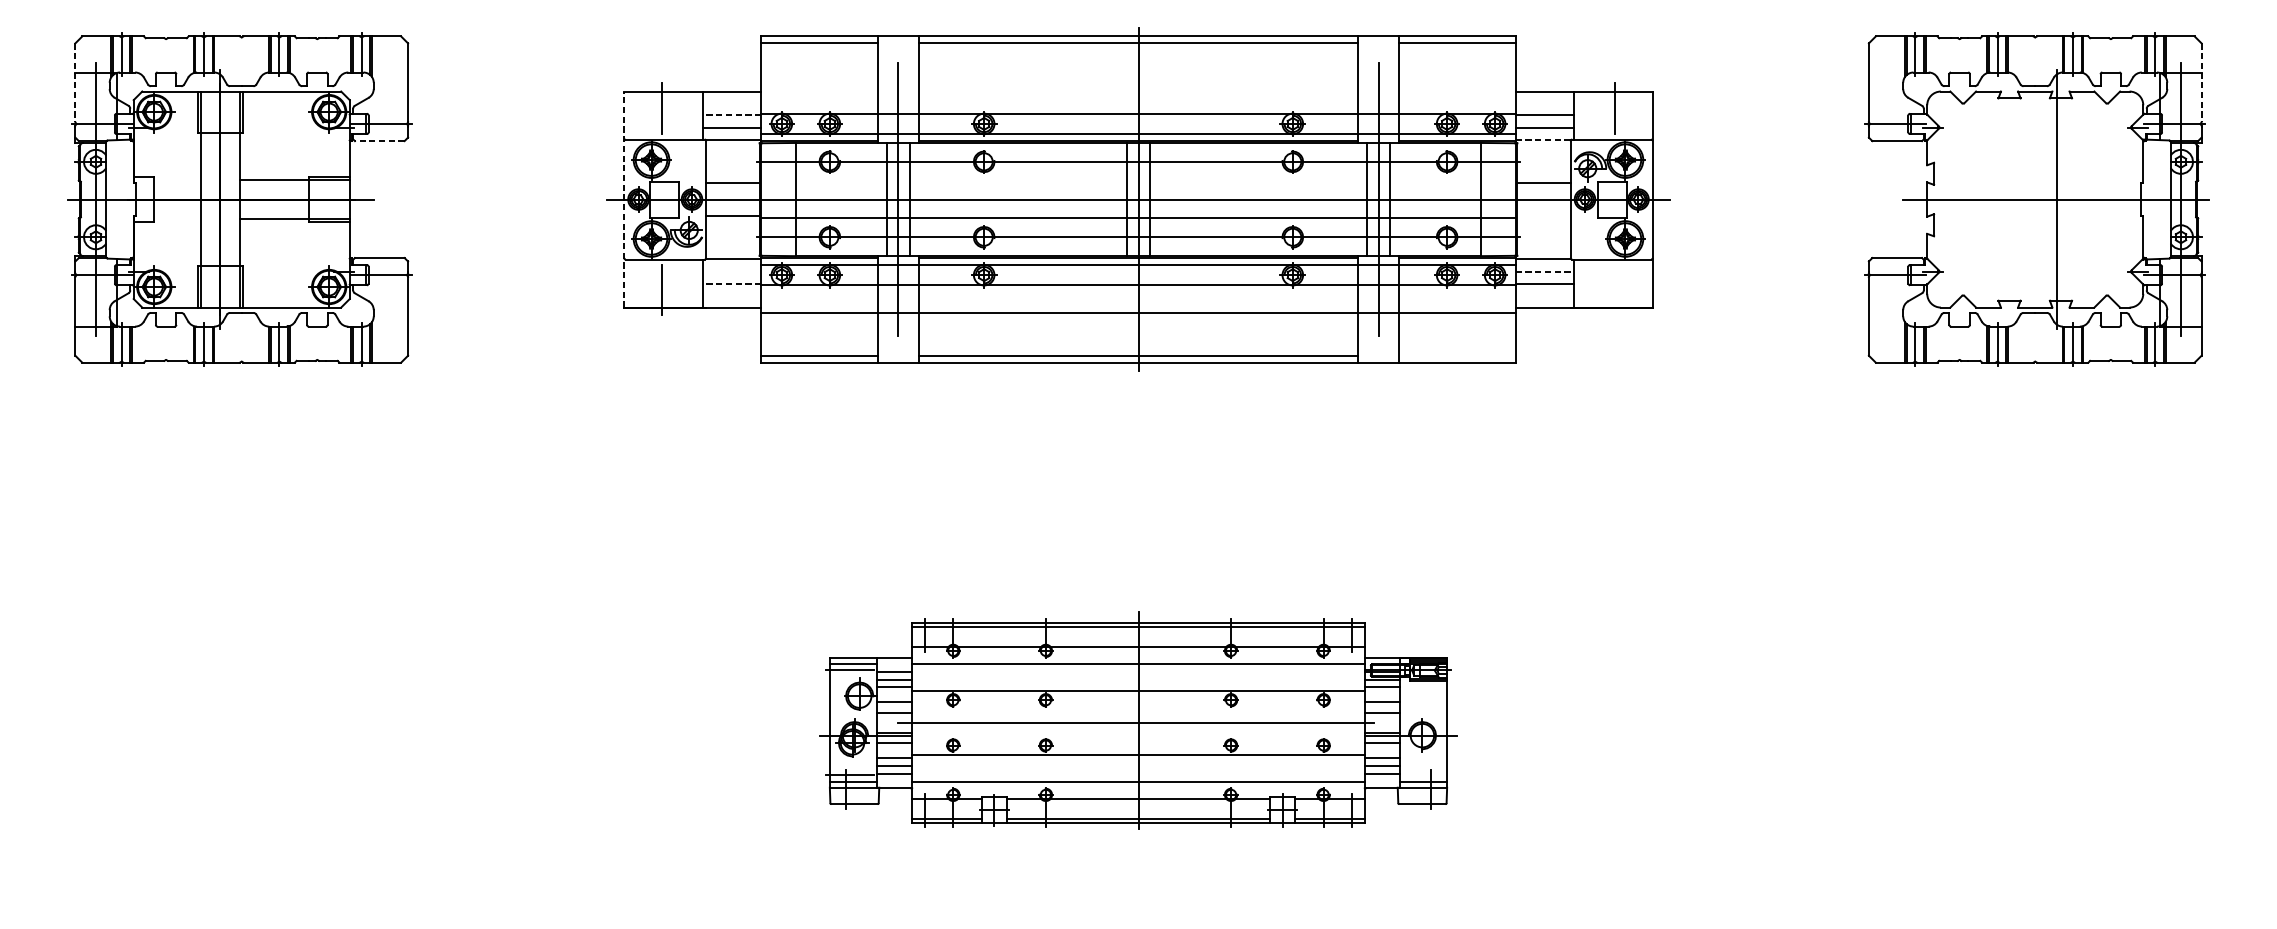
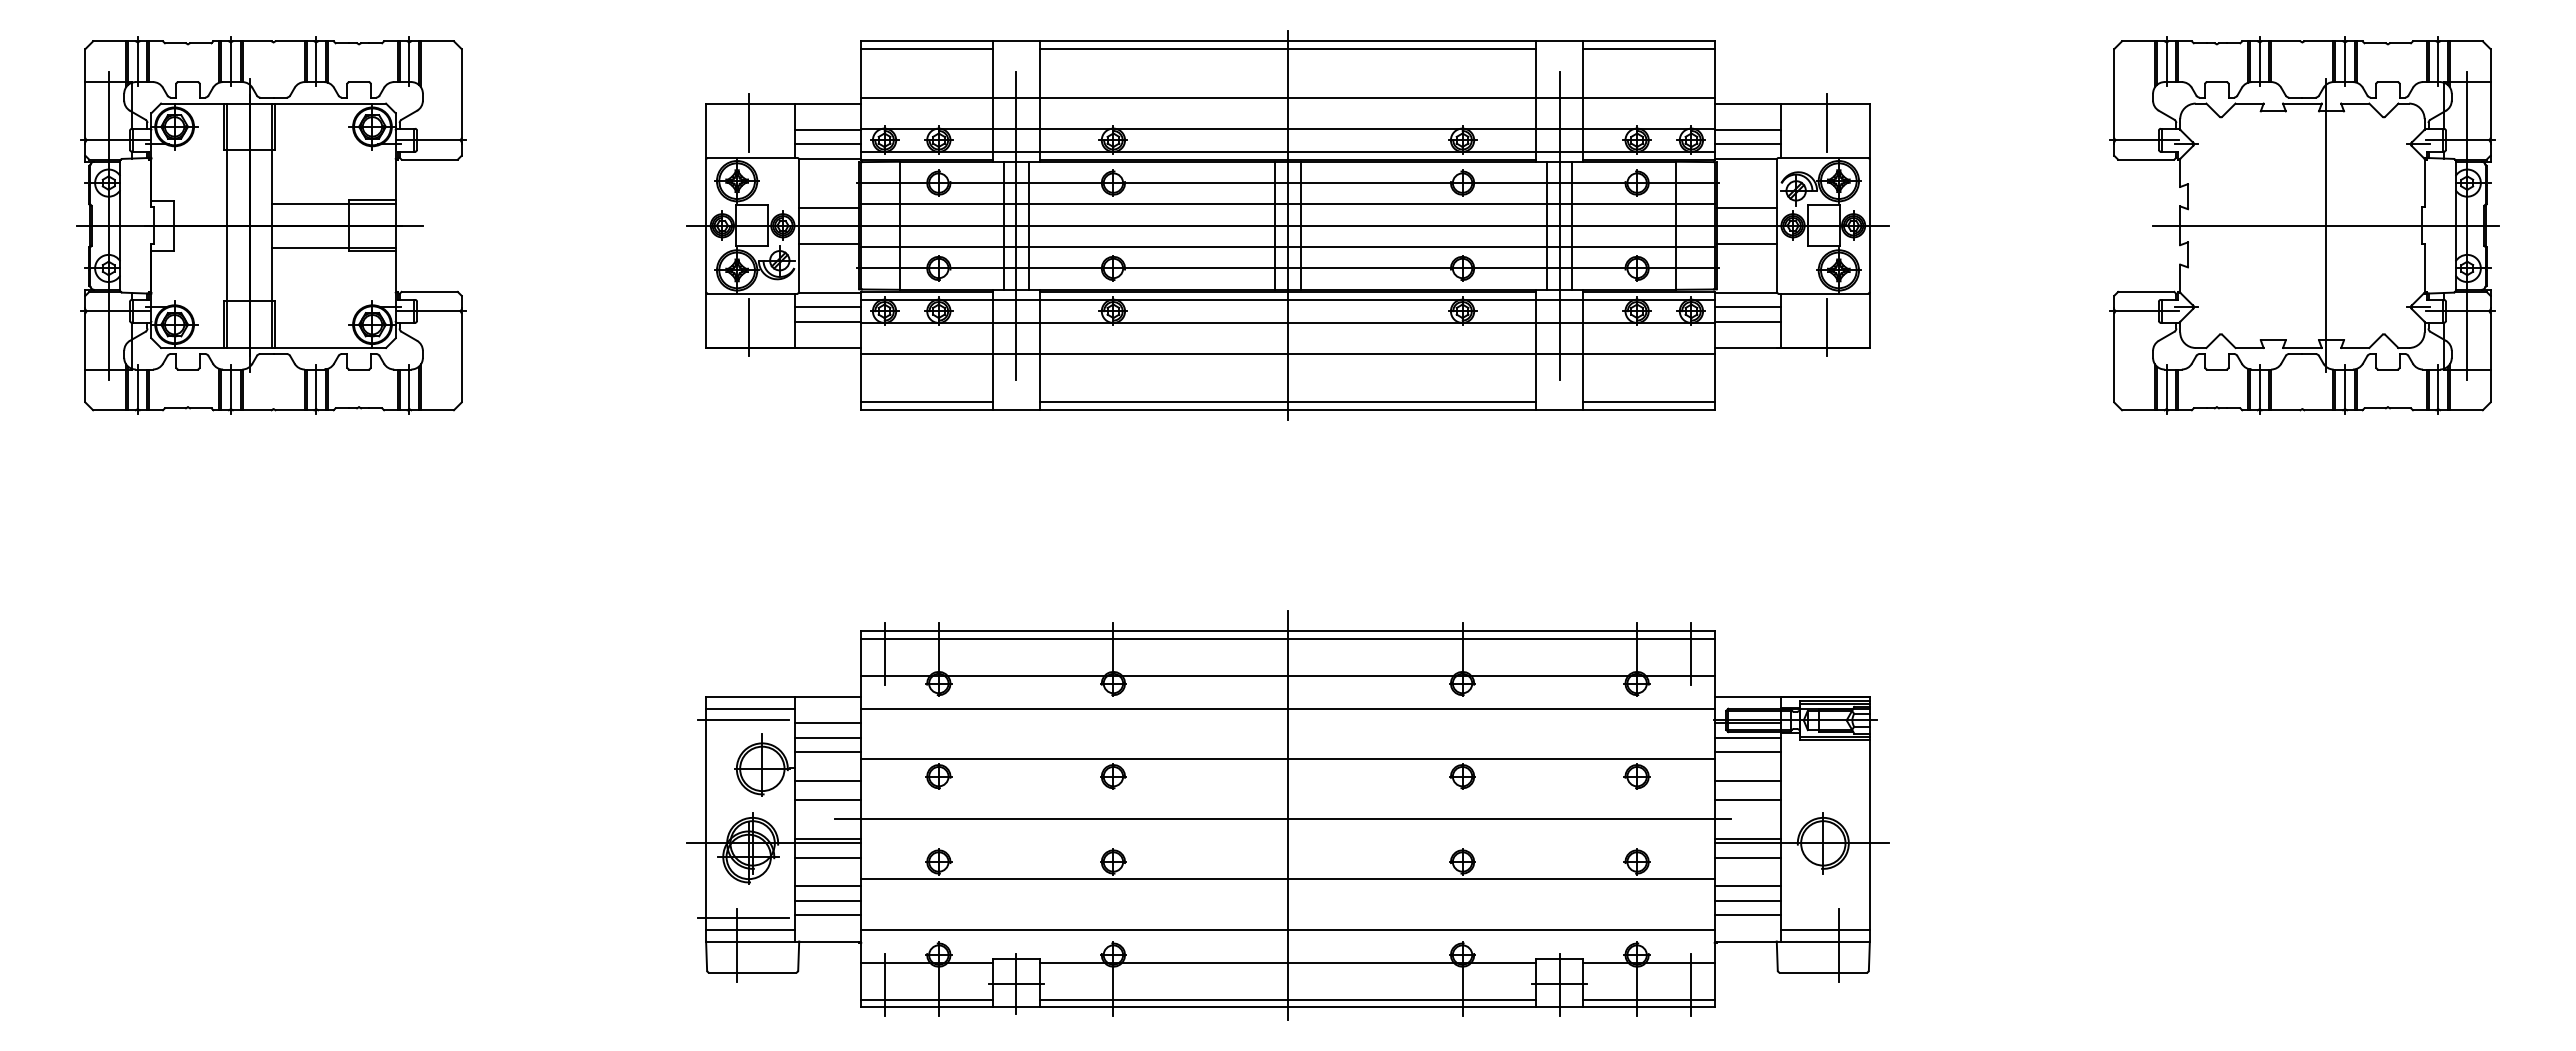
line: (75, 82) -> (85, 93), dashed -> solid
line: (2201, 82) -> (2490, 93), dashed -> solid
line: (1138, 86) -> (1287, 97), added
line: (732, 114) -> (828, 129), dashed -> solid
line: (379, 140) -> (429, 159), dashed -> solid
line: (1543, 140) -> (1746, 158), dashed -> solid
line: (1138, 180) -> (1287, 204), added
line: (624, 199) -> (706, 225), dashed -> solid
line: (1543, 215) -> (1746, 243), added
line: (732, 271) -> (828, 307), added
line: (1544, 271) -> (1747, 307), dashed -> solid
line: (732, 284) -> (828, 321), dashed -> solid
line: (1615, 289) -> (1827, 327), added
line: (1457, 355) -> (1648, 402), added
part: (1138, 720) -> (1287, 815), size x1.67

